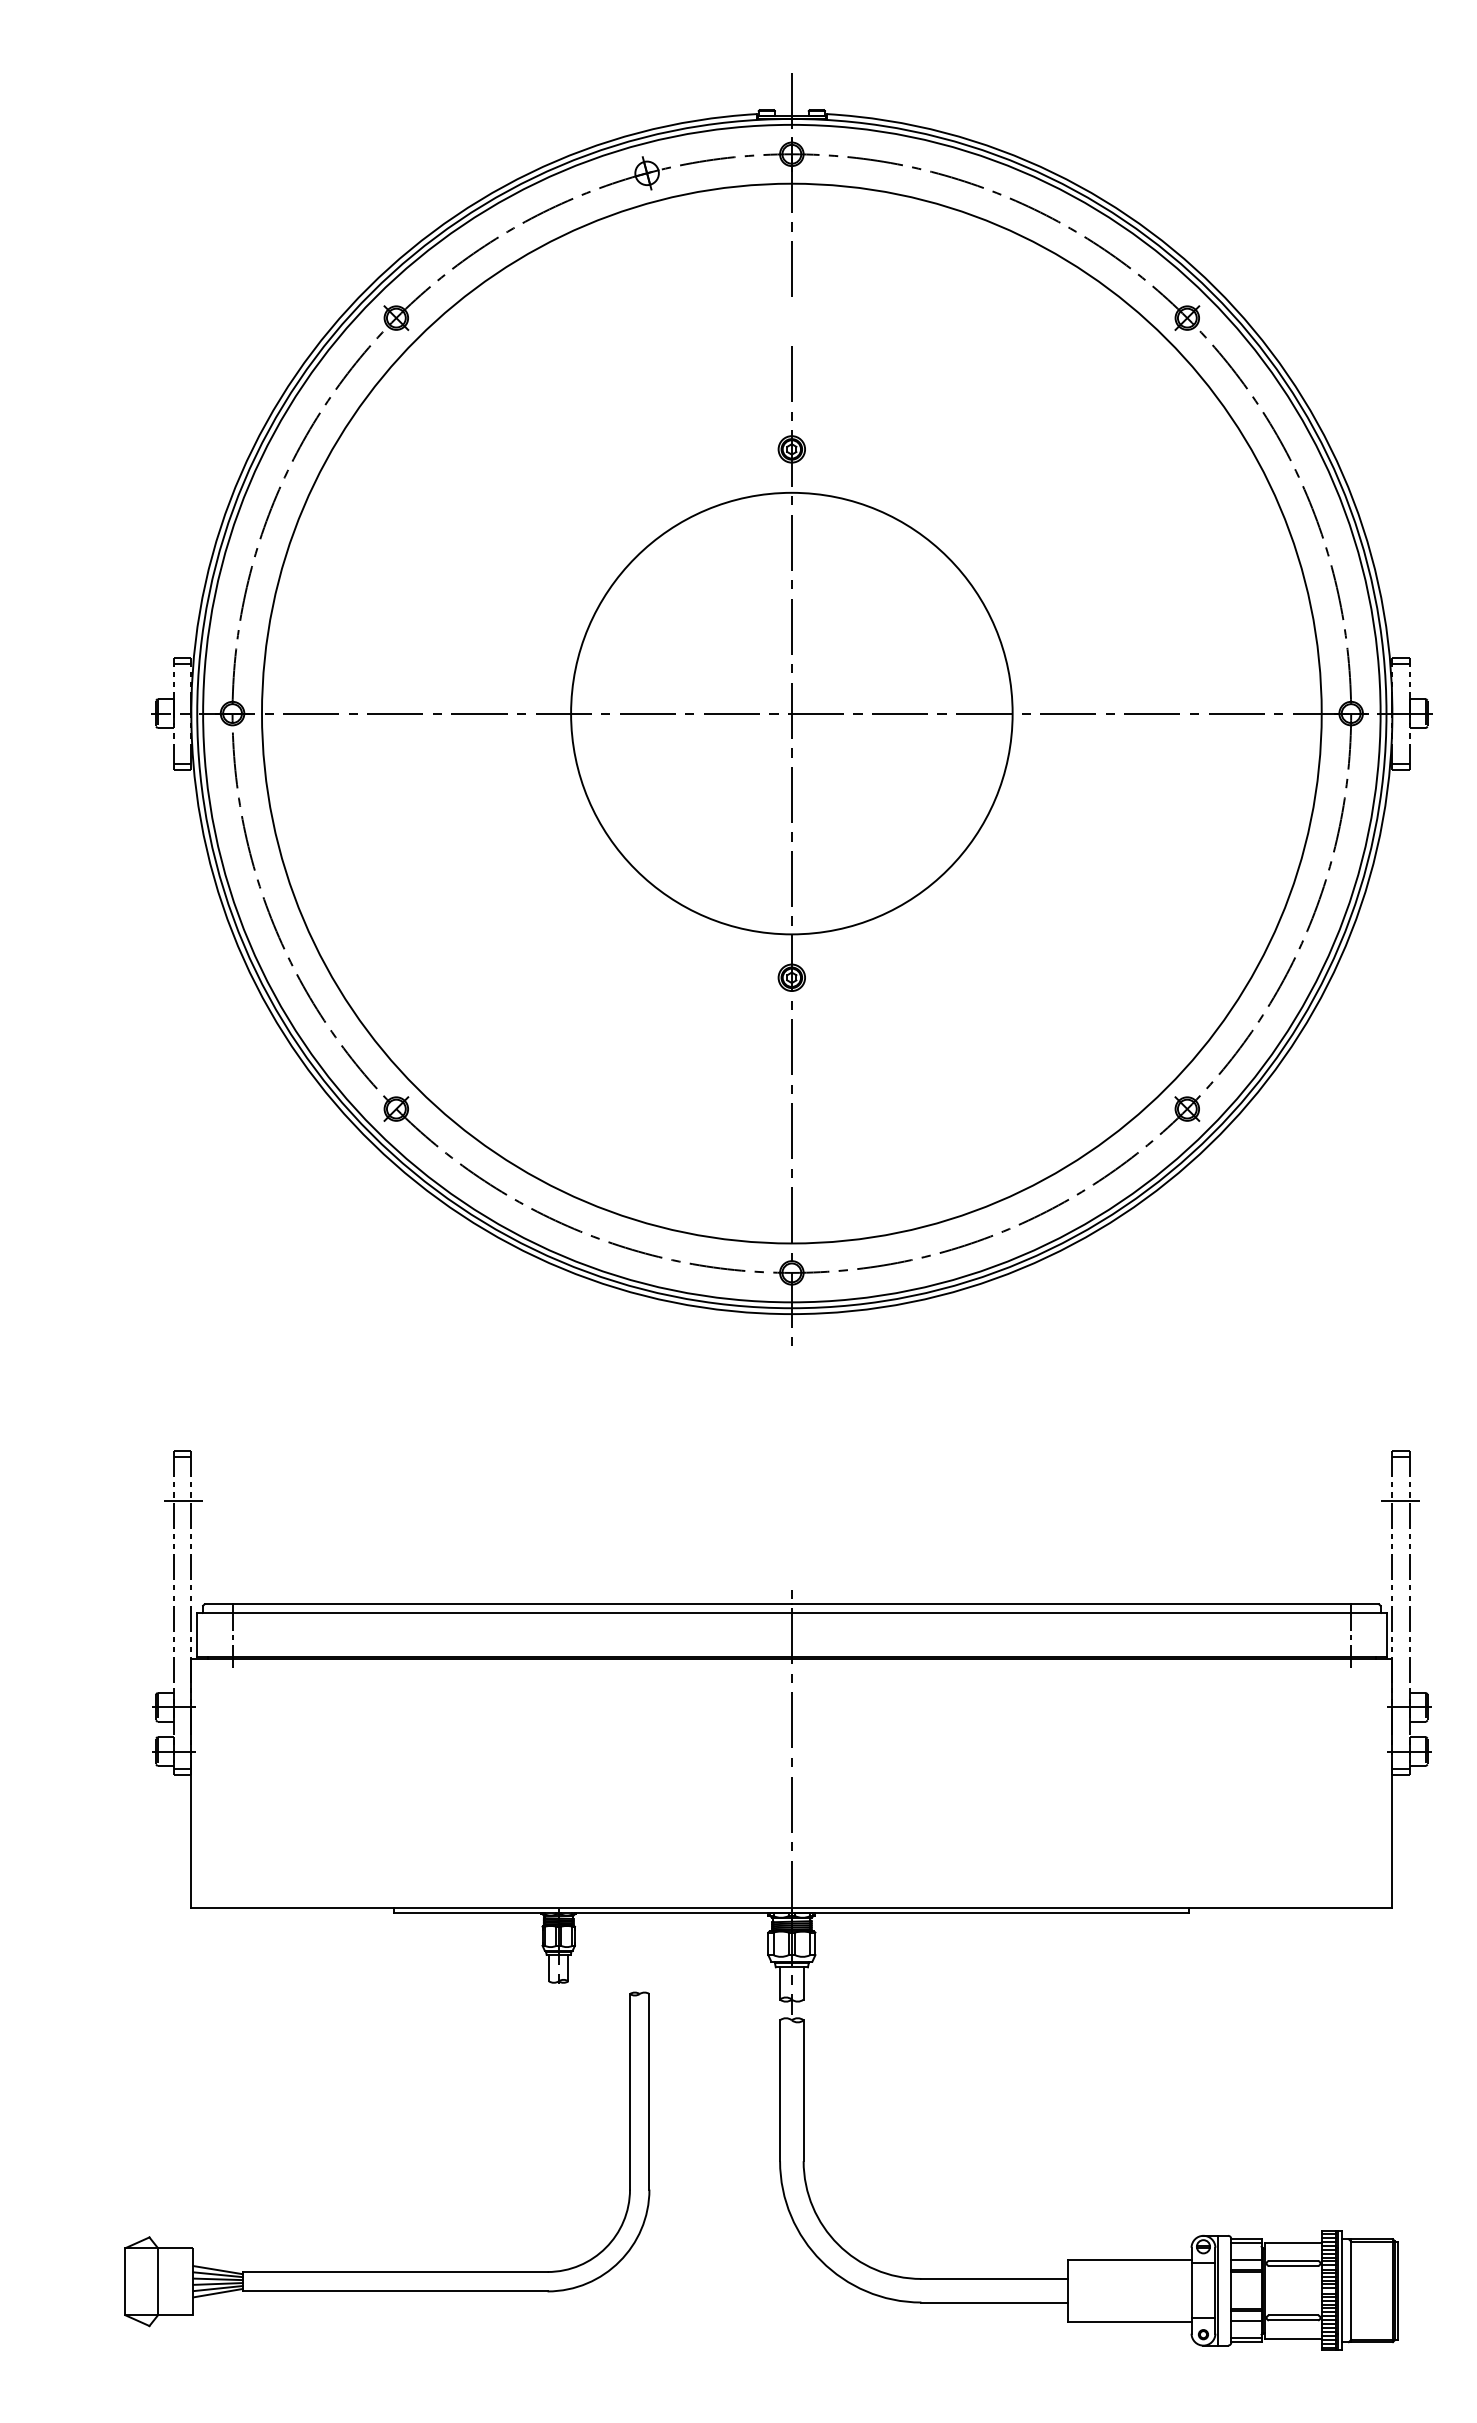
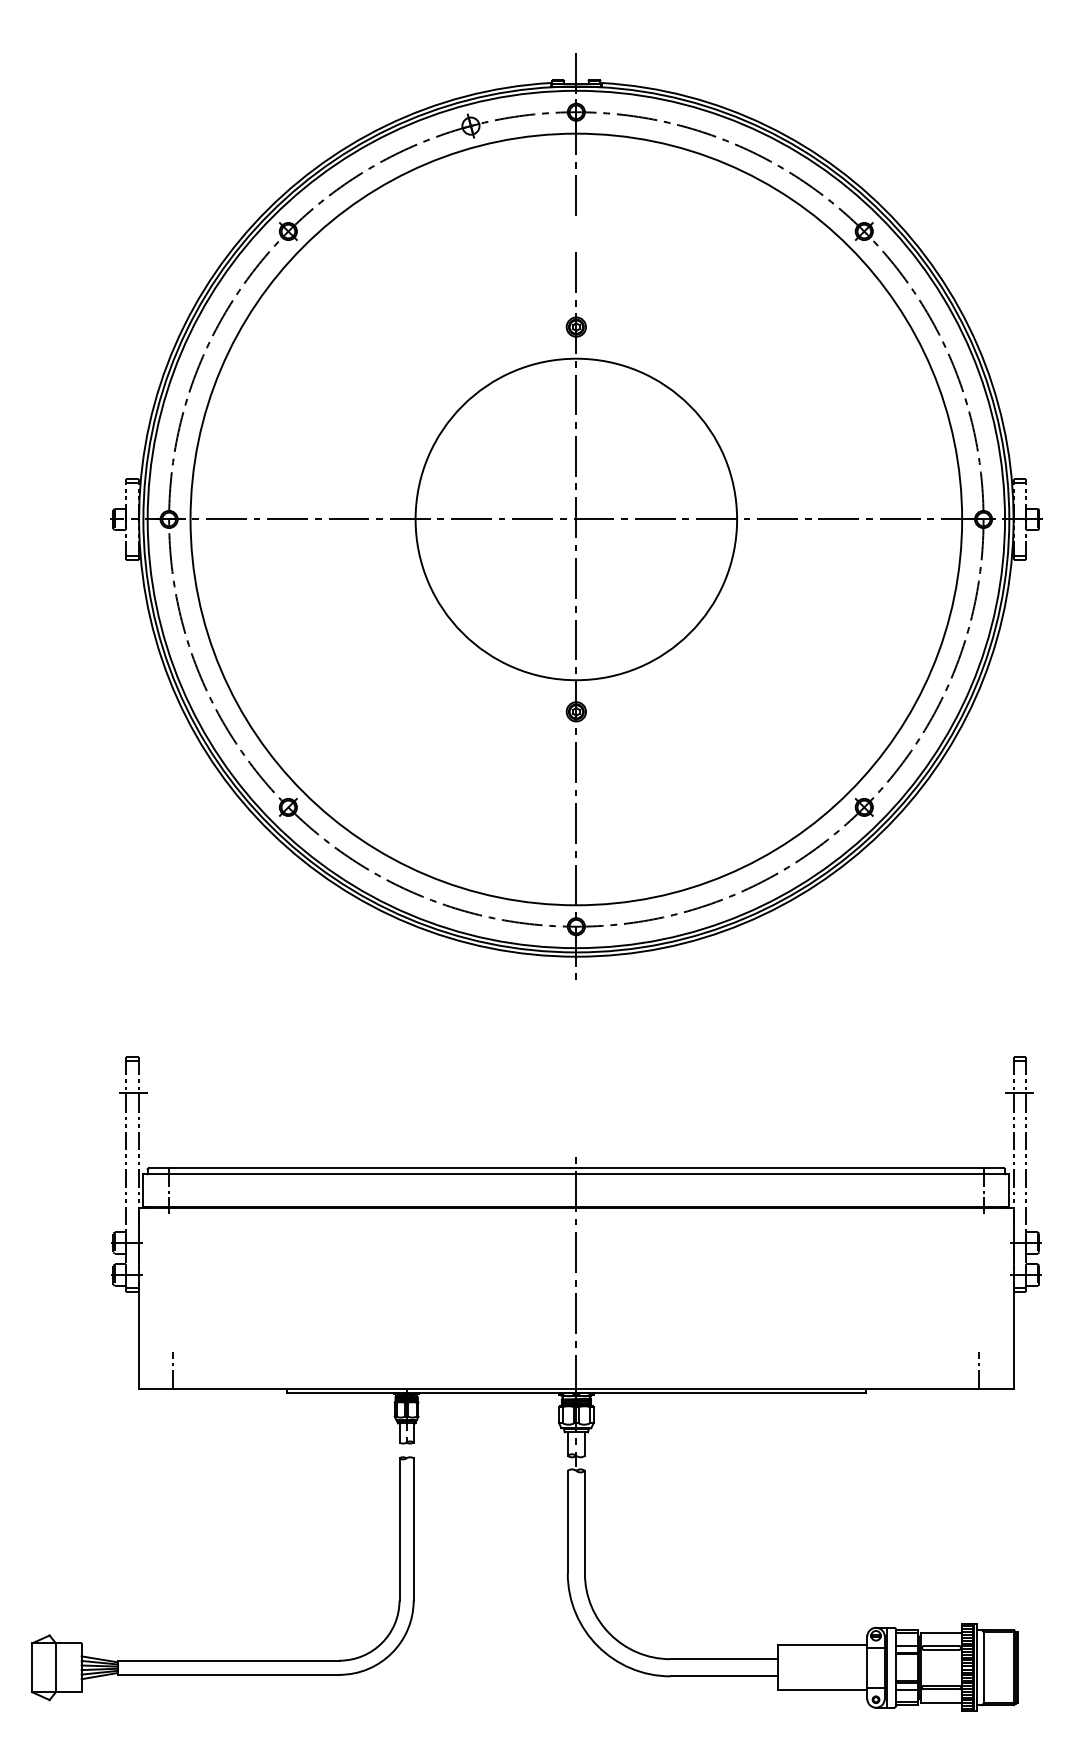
line: (238, 1883) -> (173, 1371), added
line: (1345, 1883) -> (979, 1371), added
part: (387, 2271) -> (222, 1660), moved

